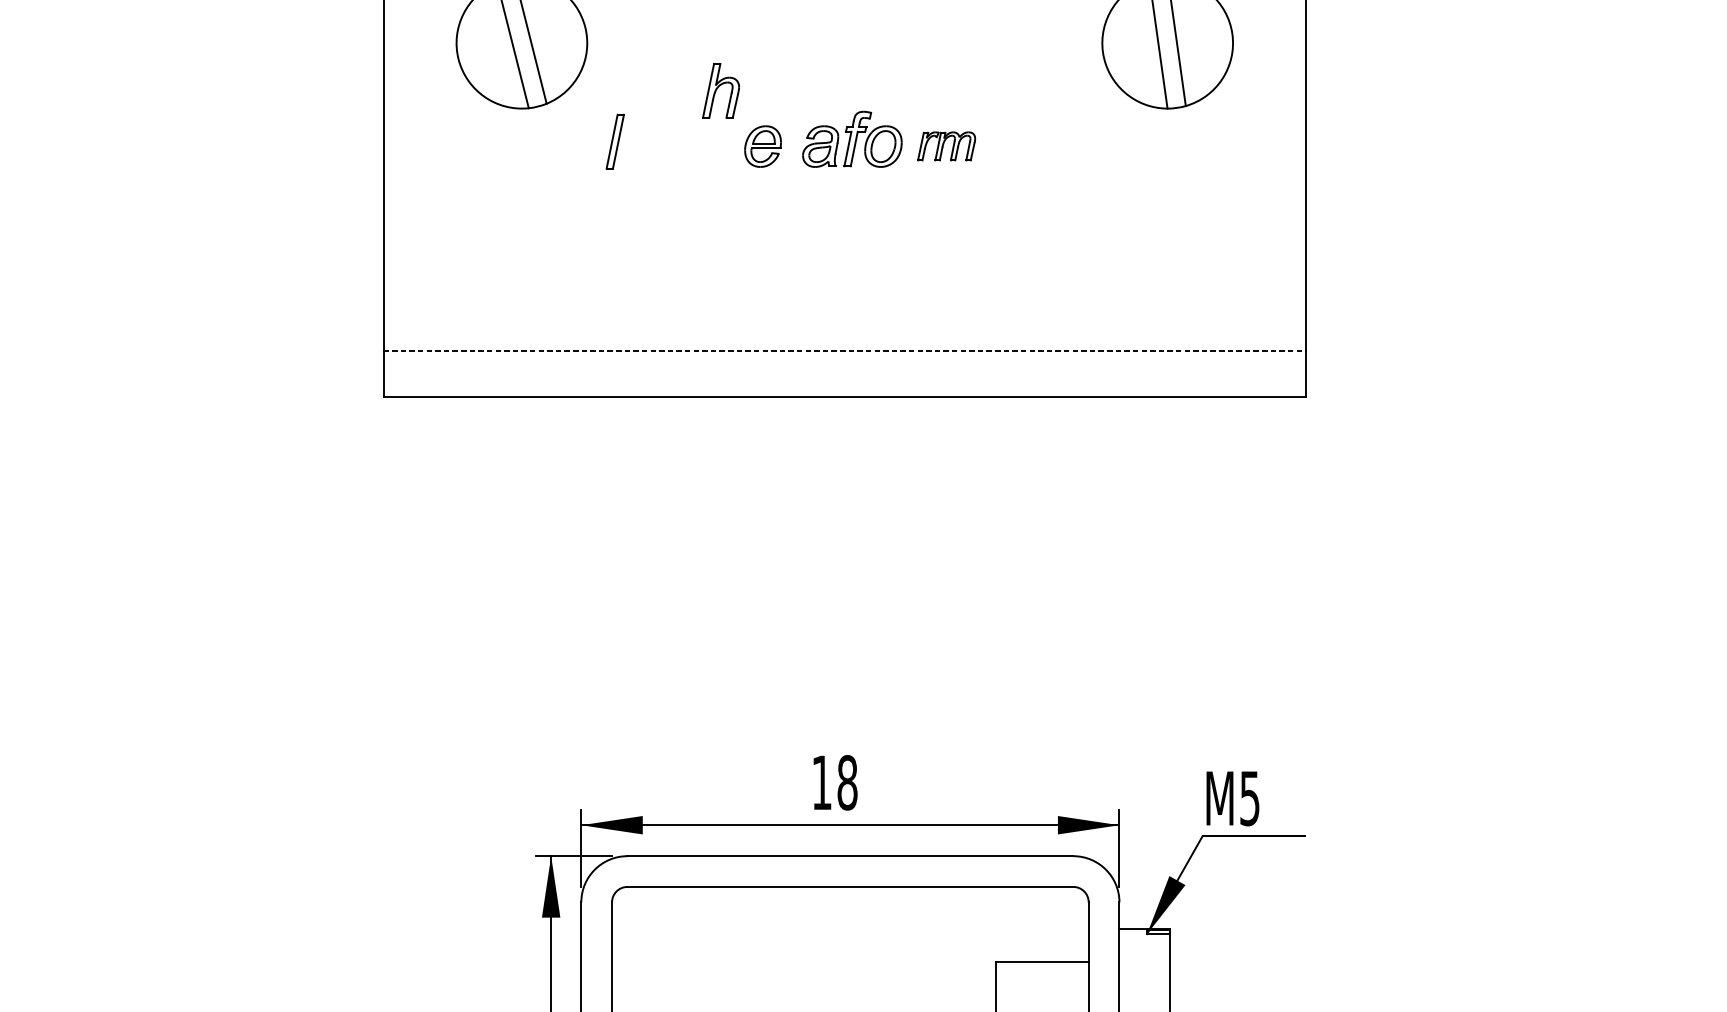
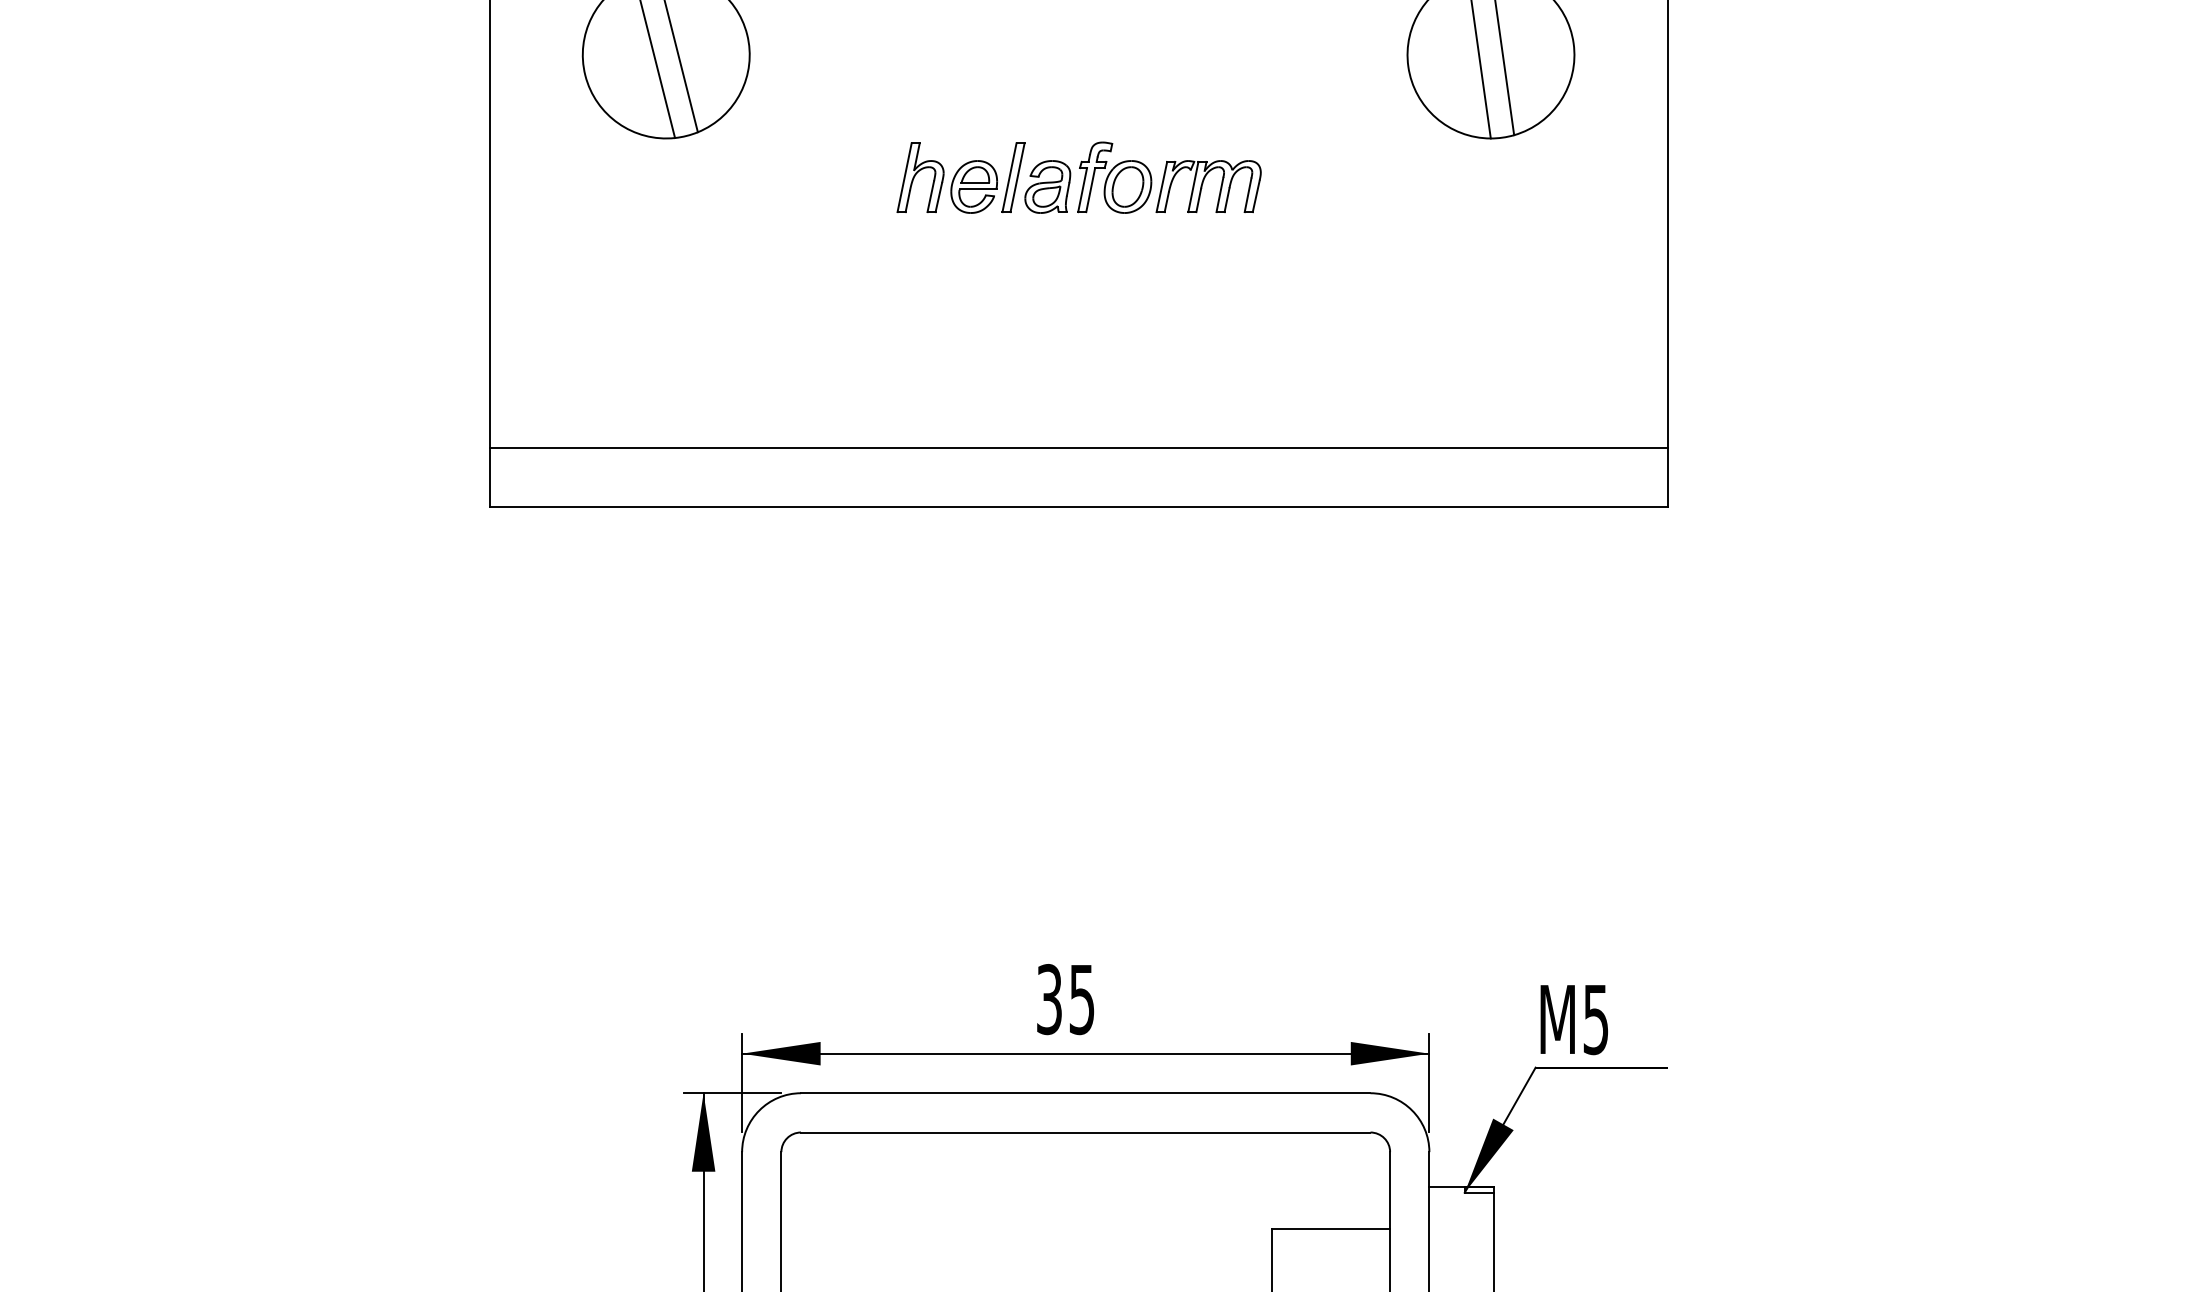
part: (720, 90) -> (920, 177), moved
part: (615, 141) -> (1013, 177), moved
part: (946, 146) -> (1208, 186), size x1.43
line: (845, 350) -> (1079, 447), dashed -> solid
text: (834, 782) -> (1065, 999), 18 -> 35

